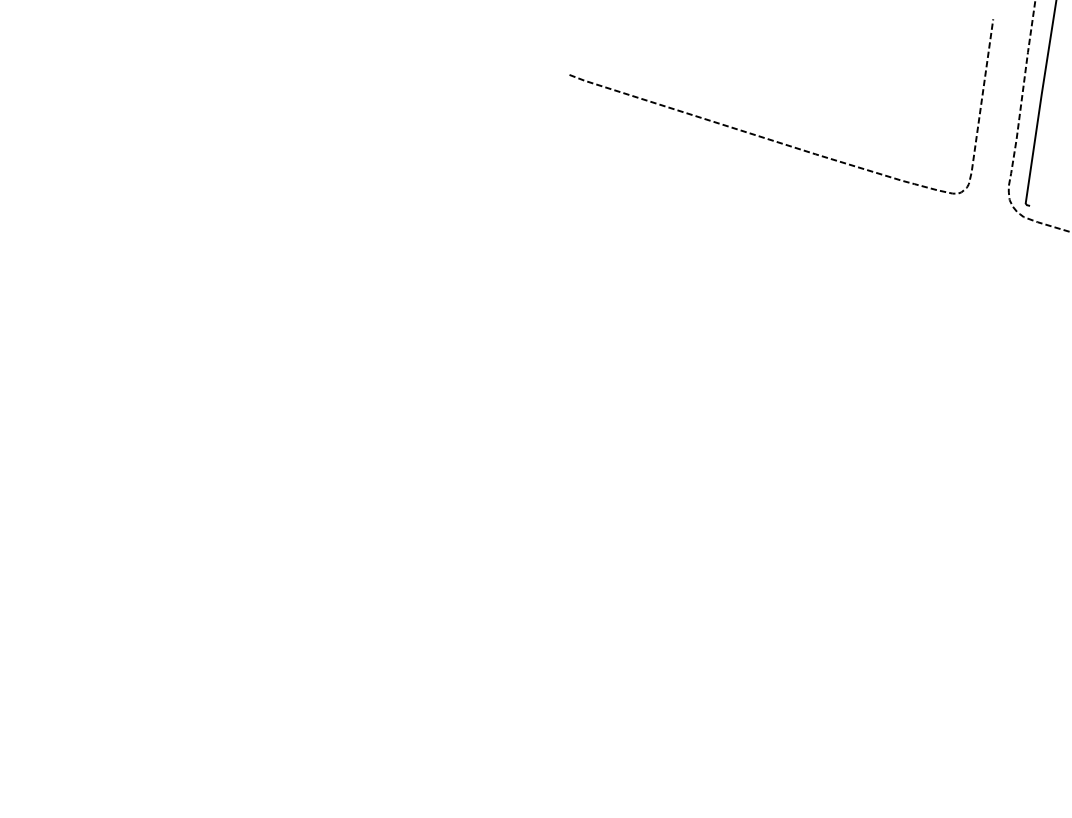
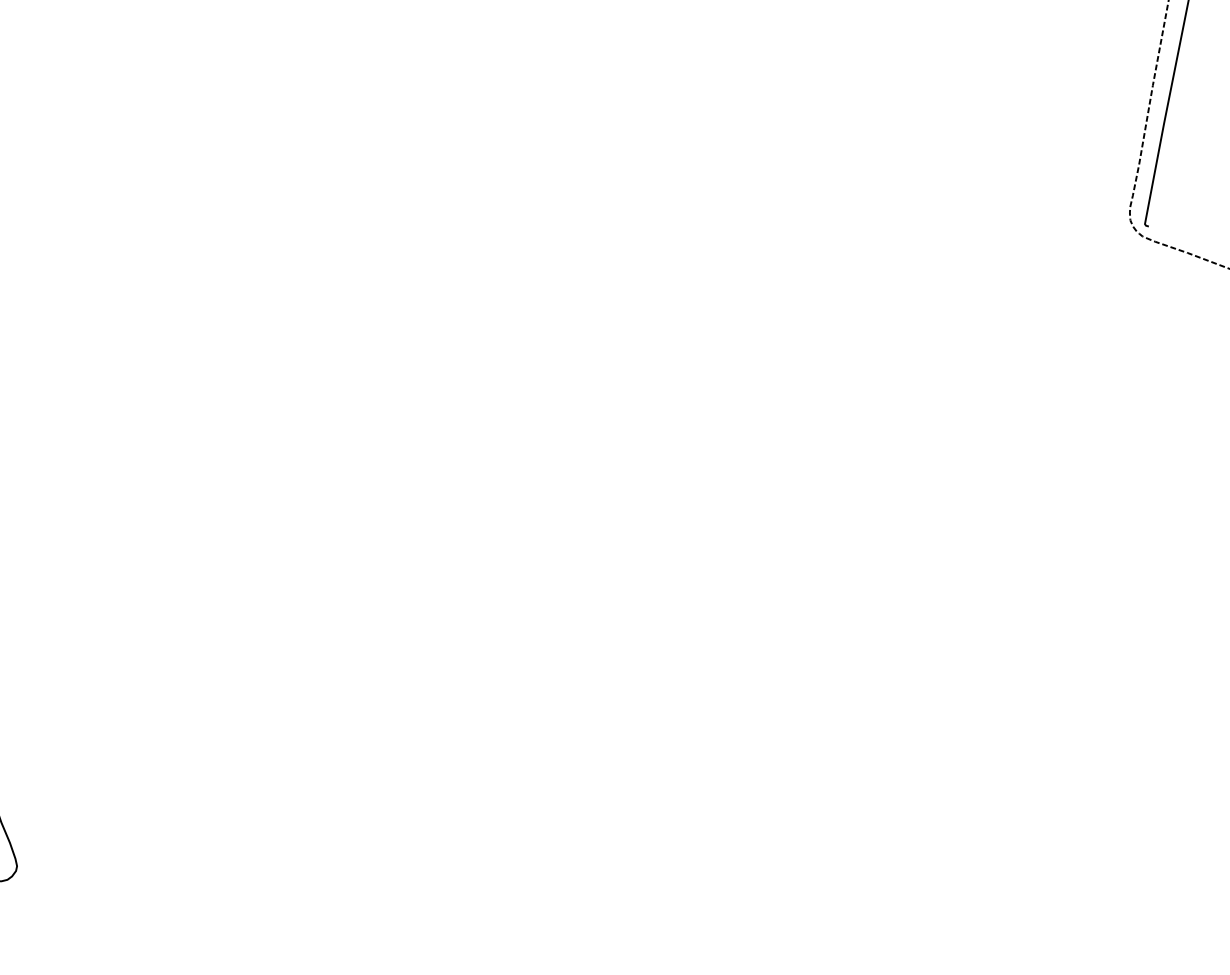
curve: (778, 141) -> (920, 157), removed

